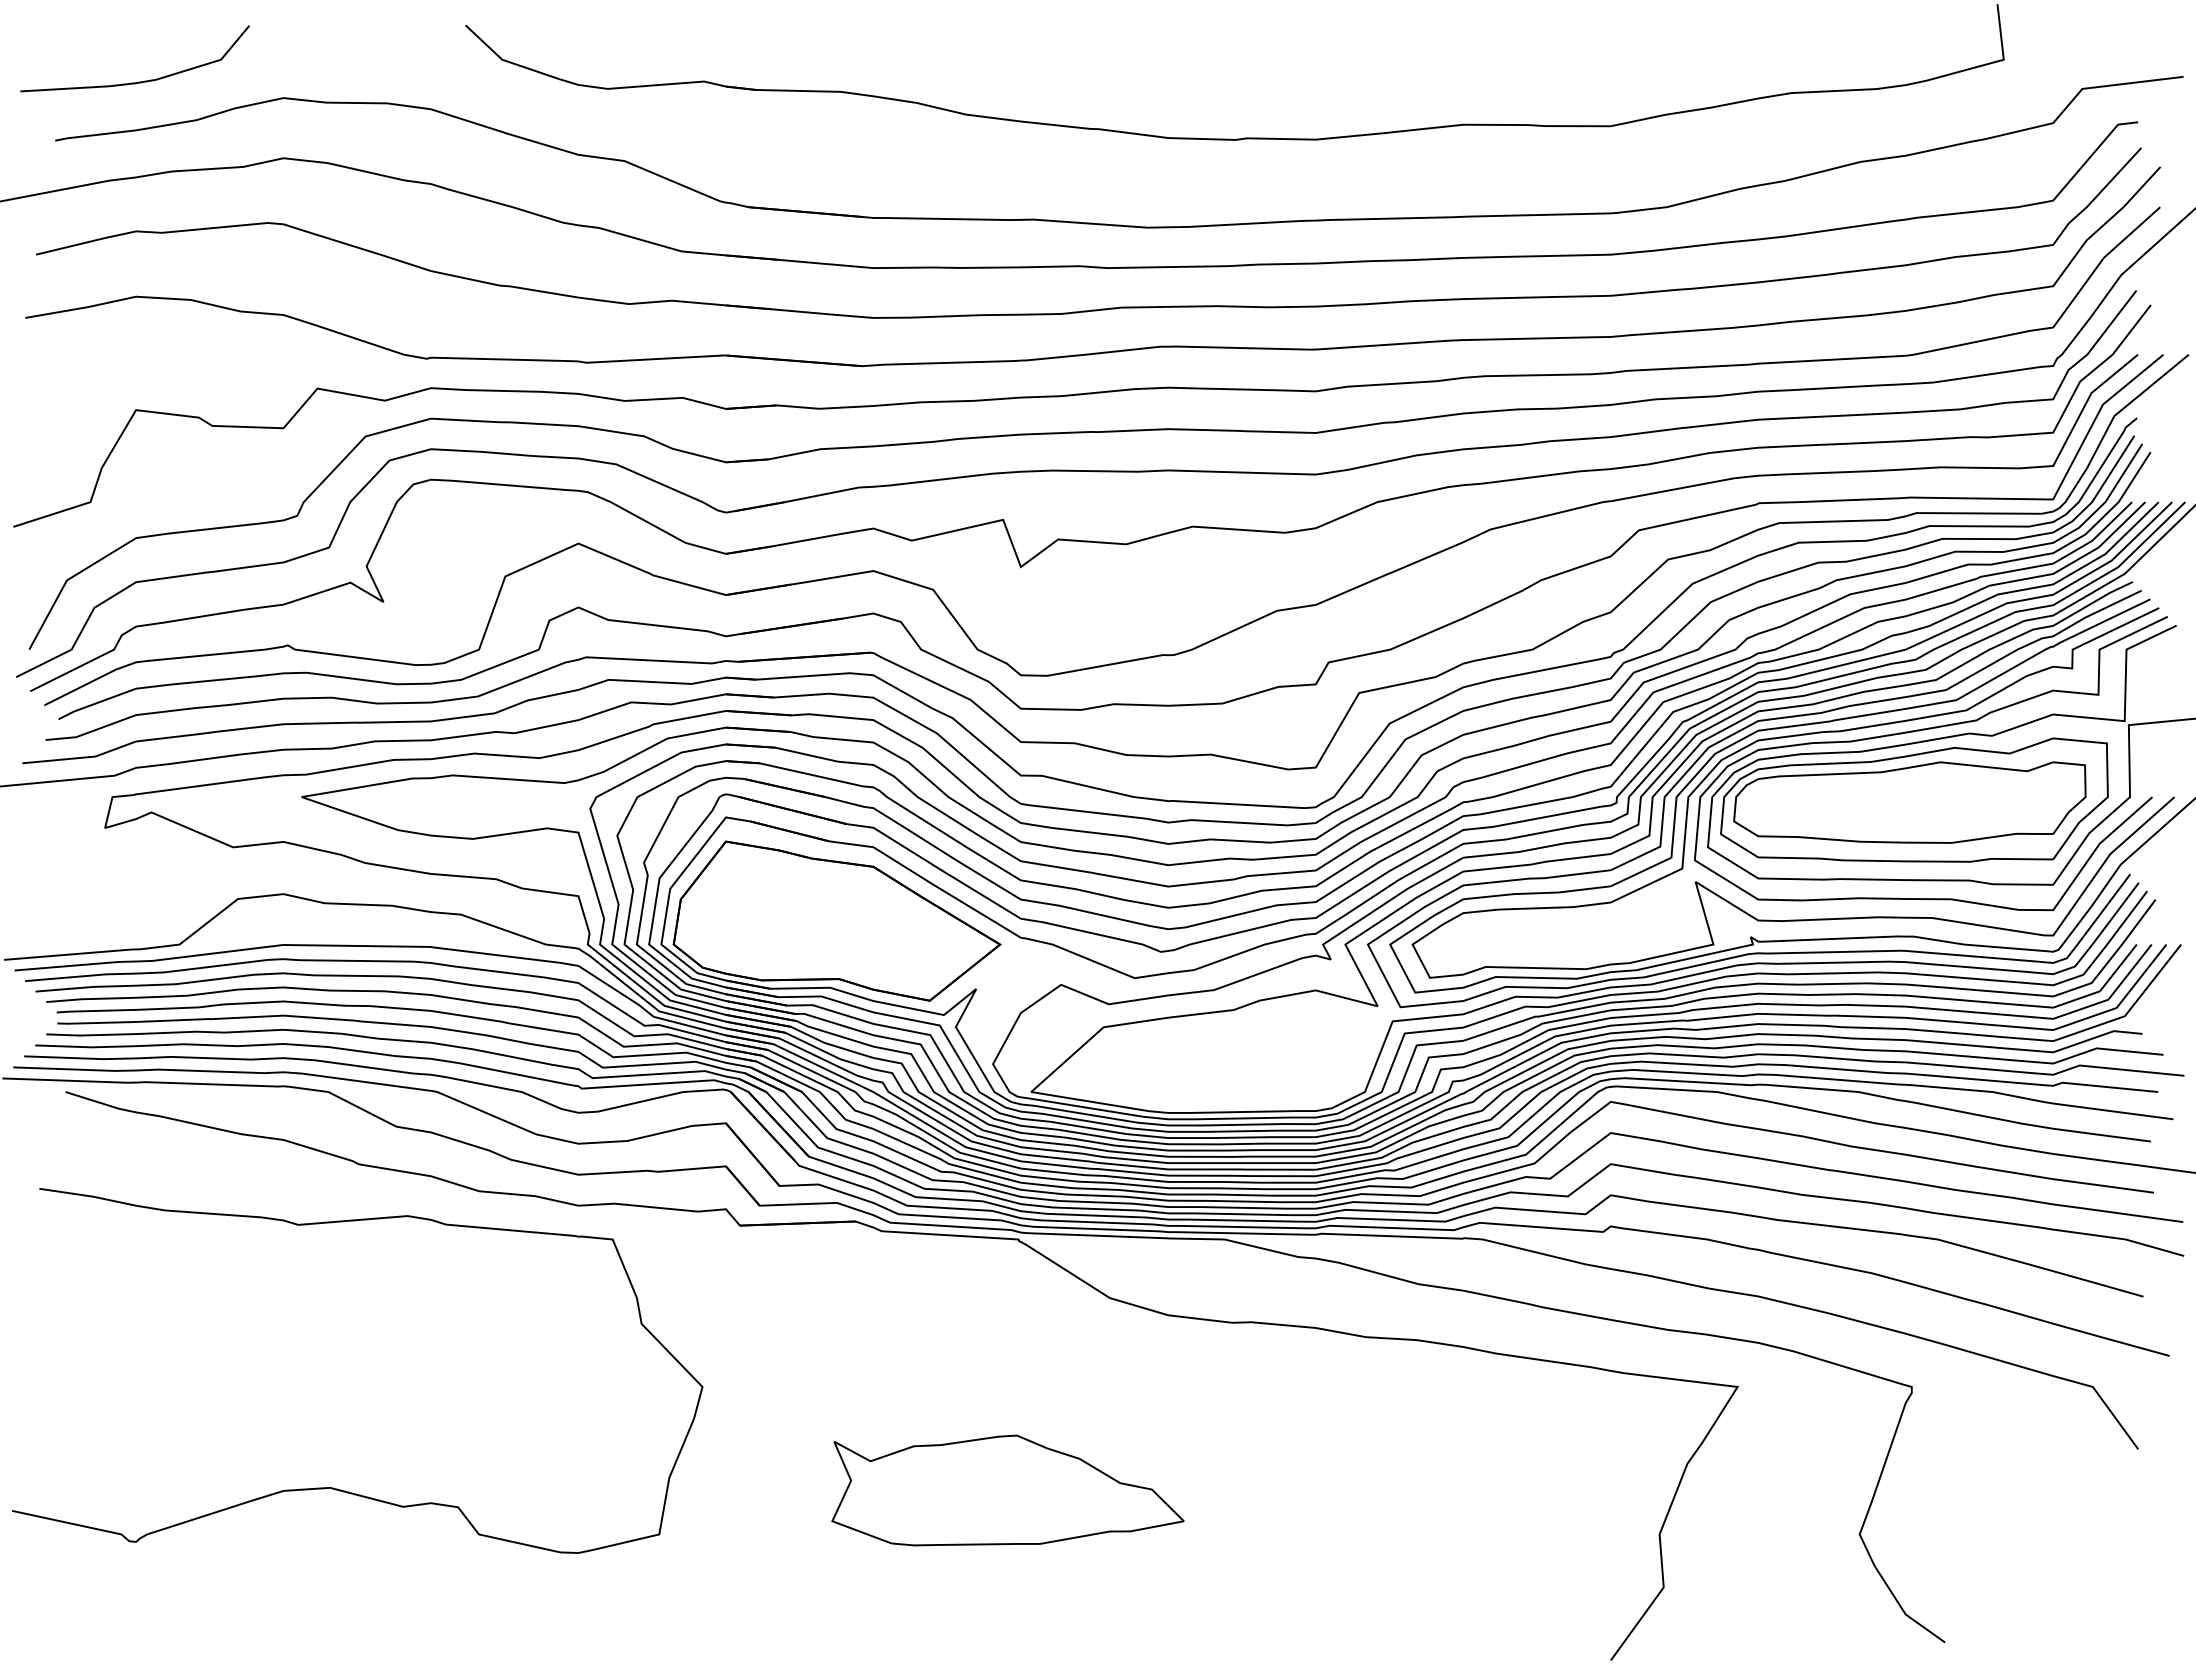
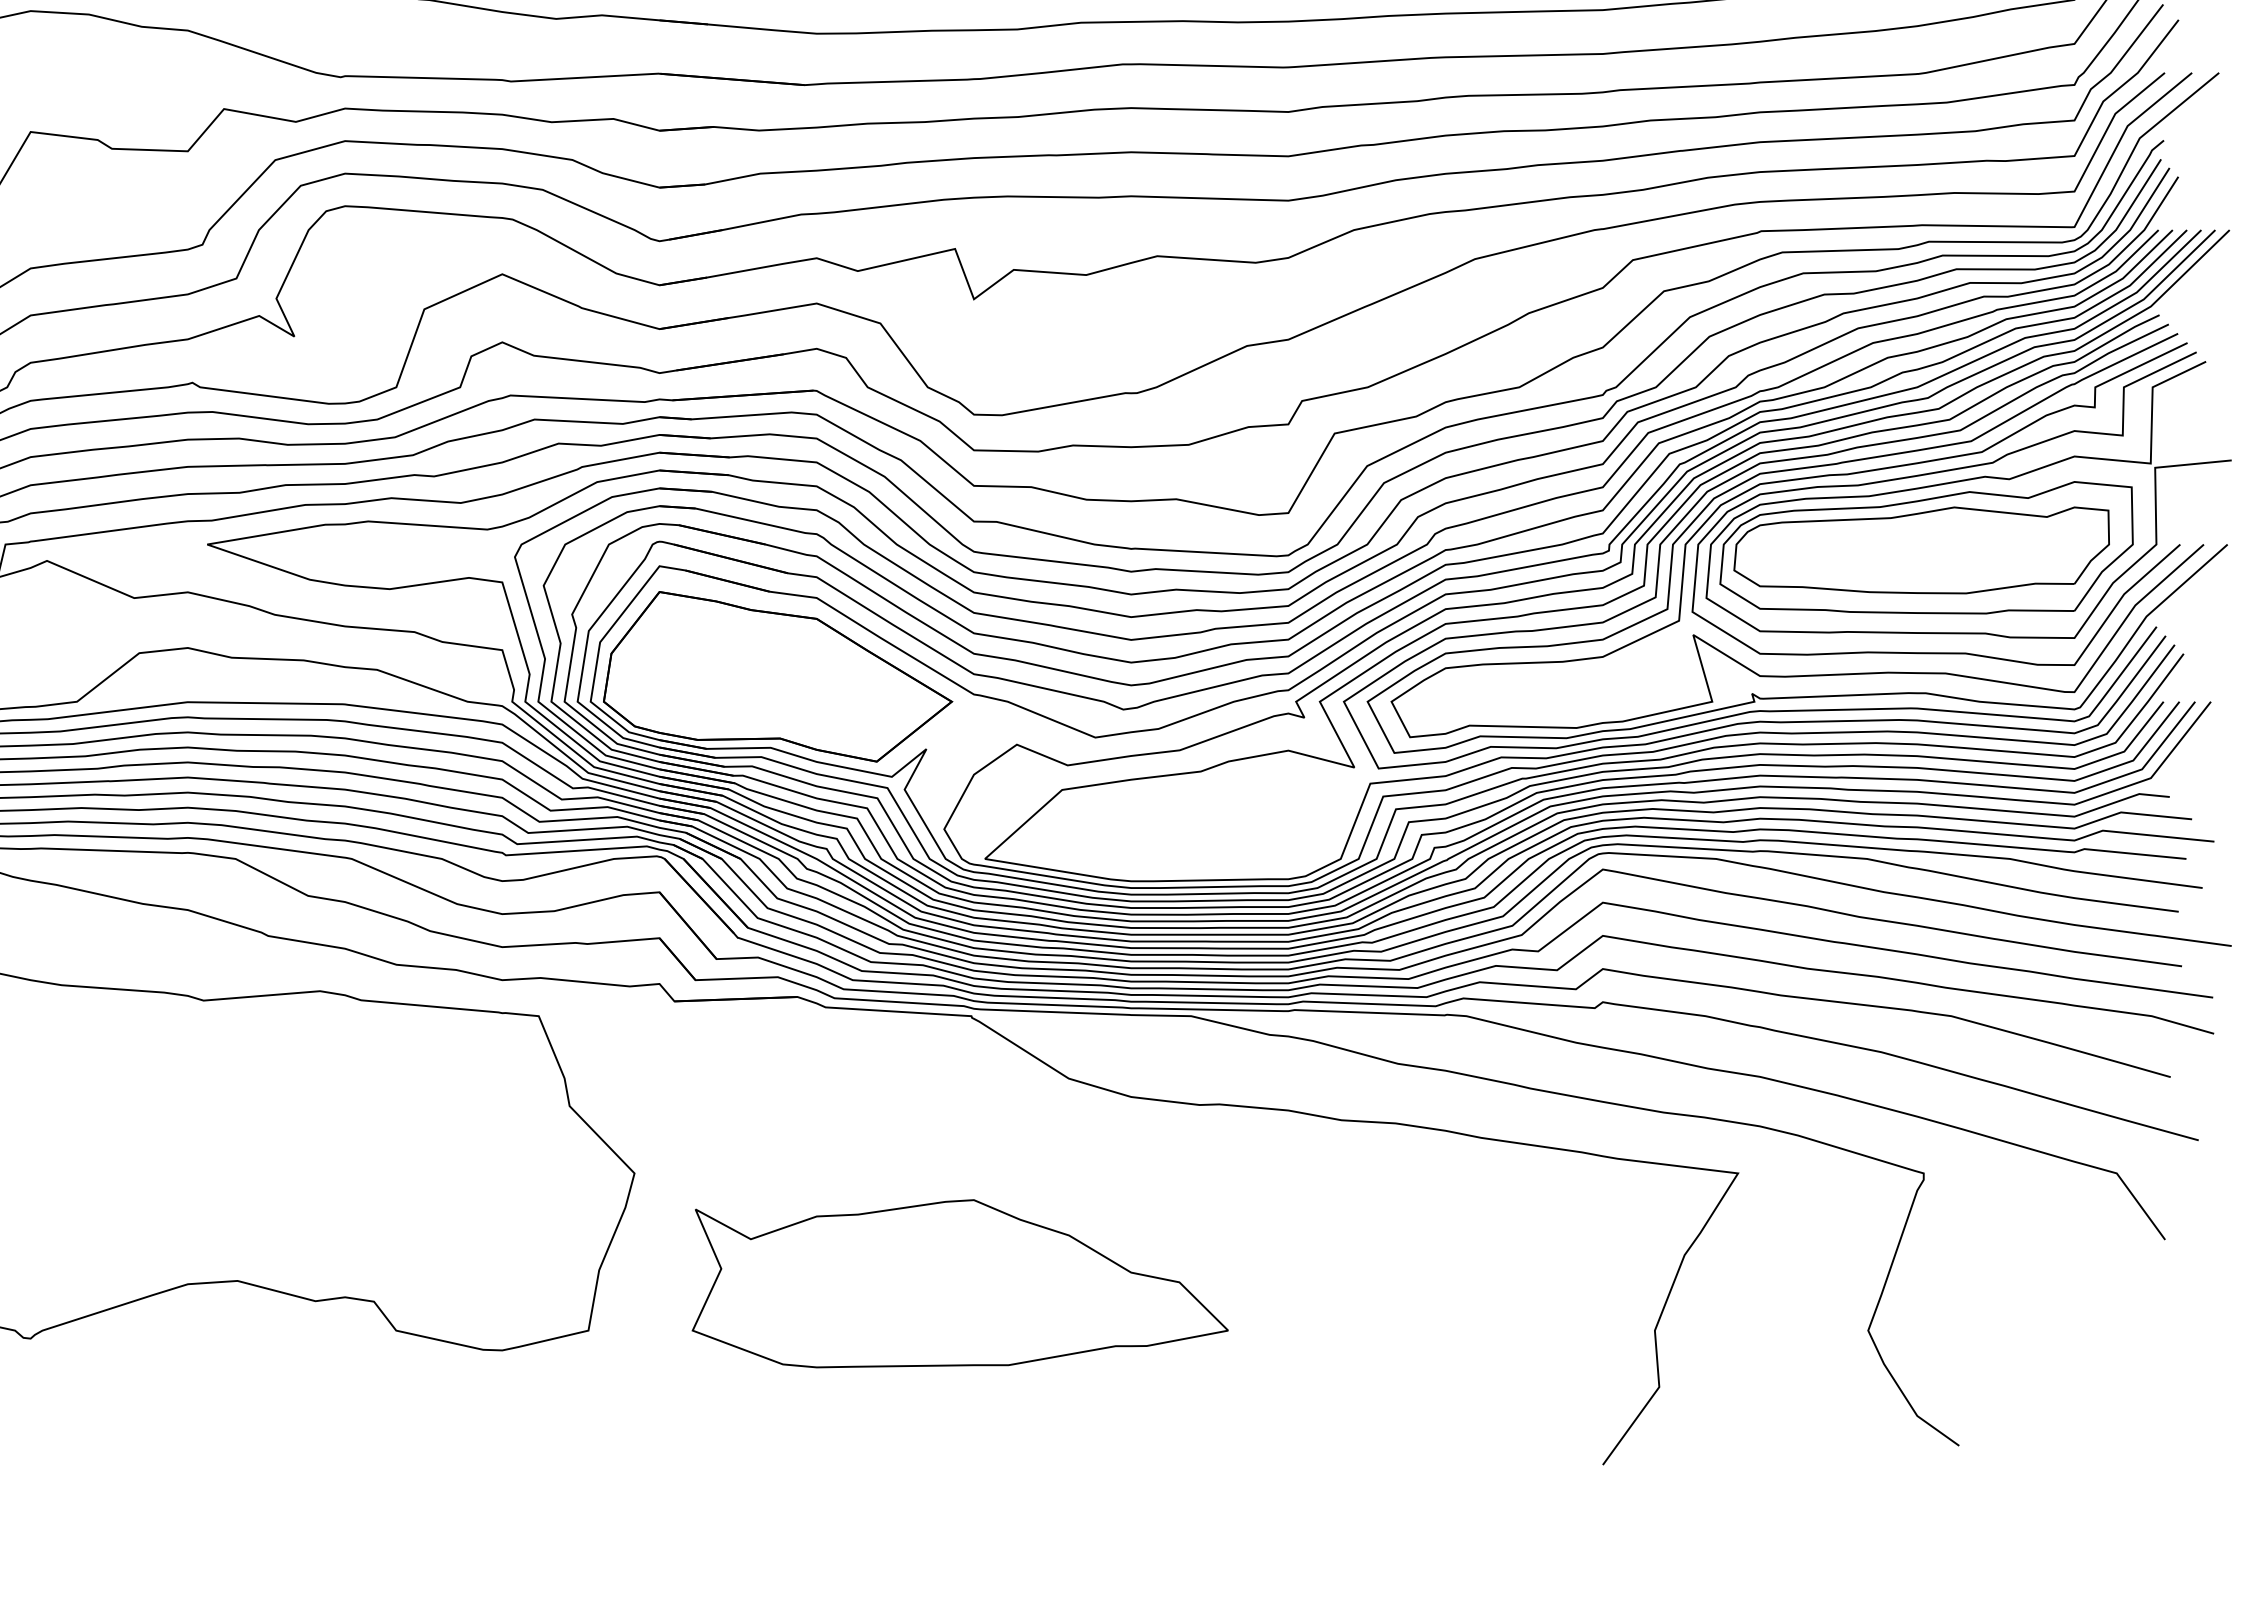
part: (1007, 1490) -> (959, 1283), size x1.43

